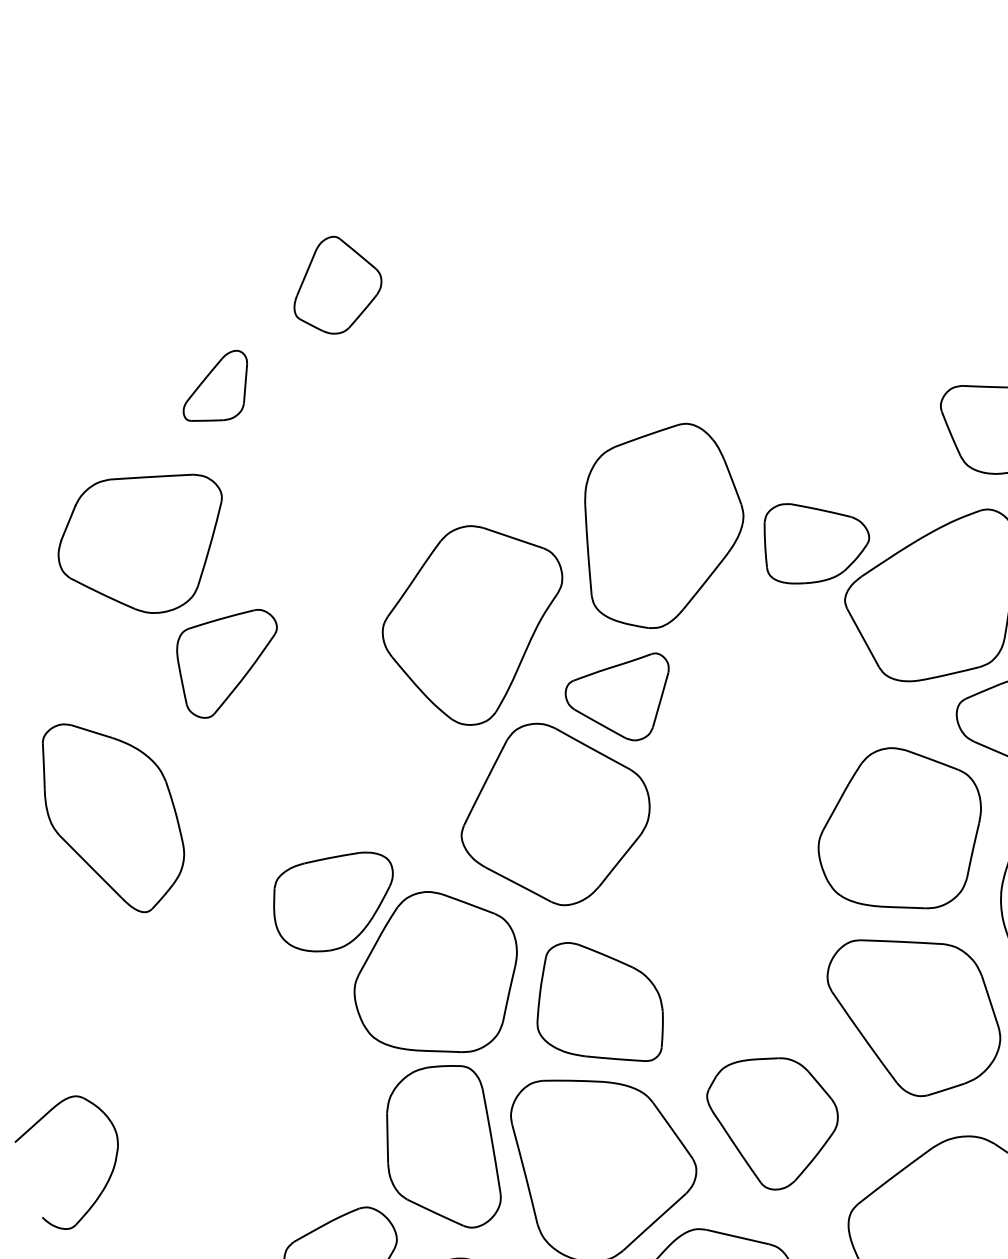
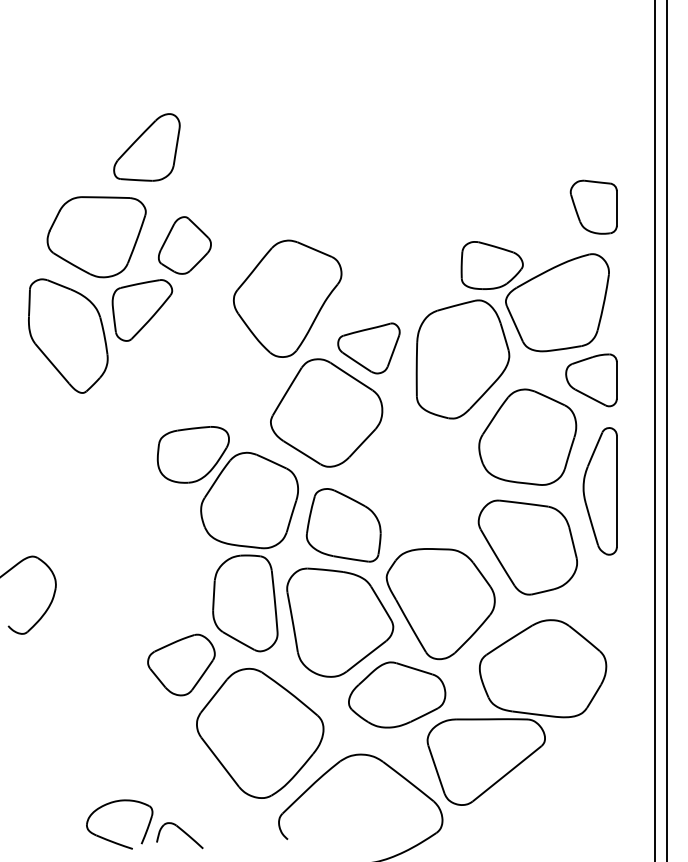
part: (336, 285) -> (184, 245), moved
part: (214, 386) -> (146, 147), size x1.67
part: (664, 526) -> (462, 359), moved
part: (114, 816) -> (68, 335), moved
part: (773, 1124) -> (440, 604), size x1.43

